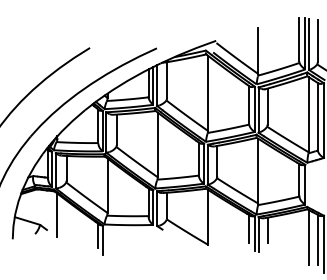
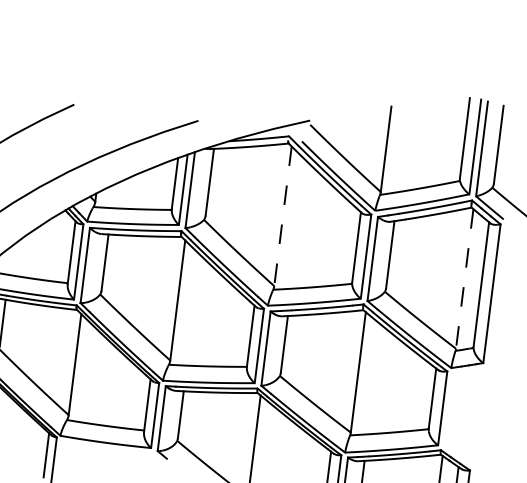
line: (208, 93) -> (283, 216), solid -> dashed
line: (308, 114) -> (464, 278), solid -> dashed

